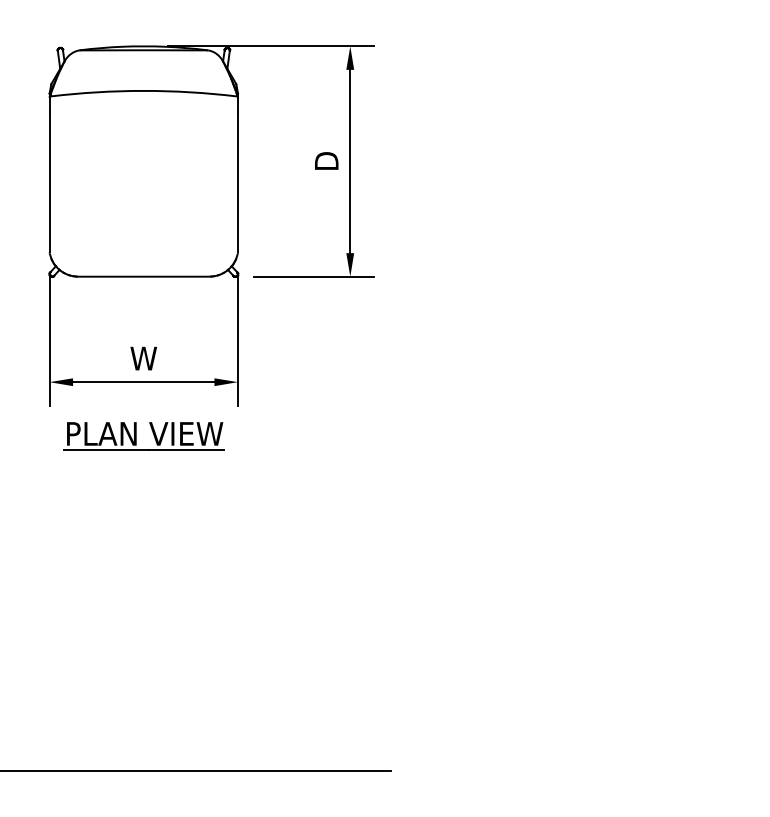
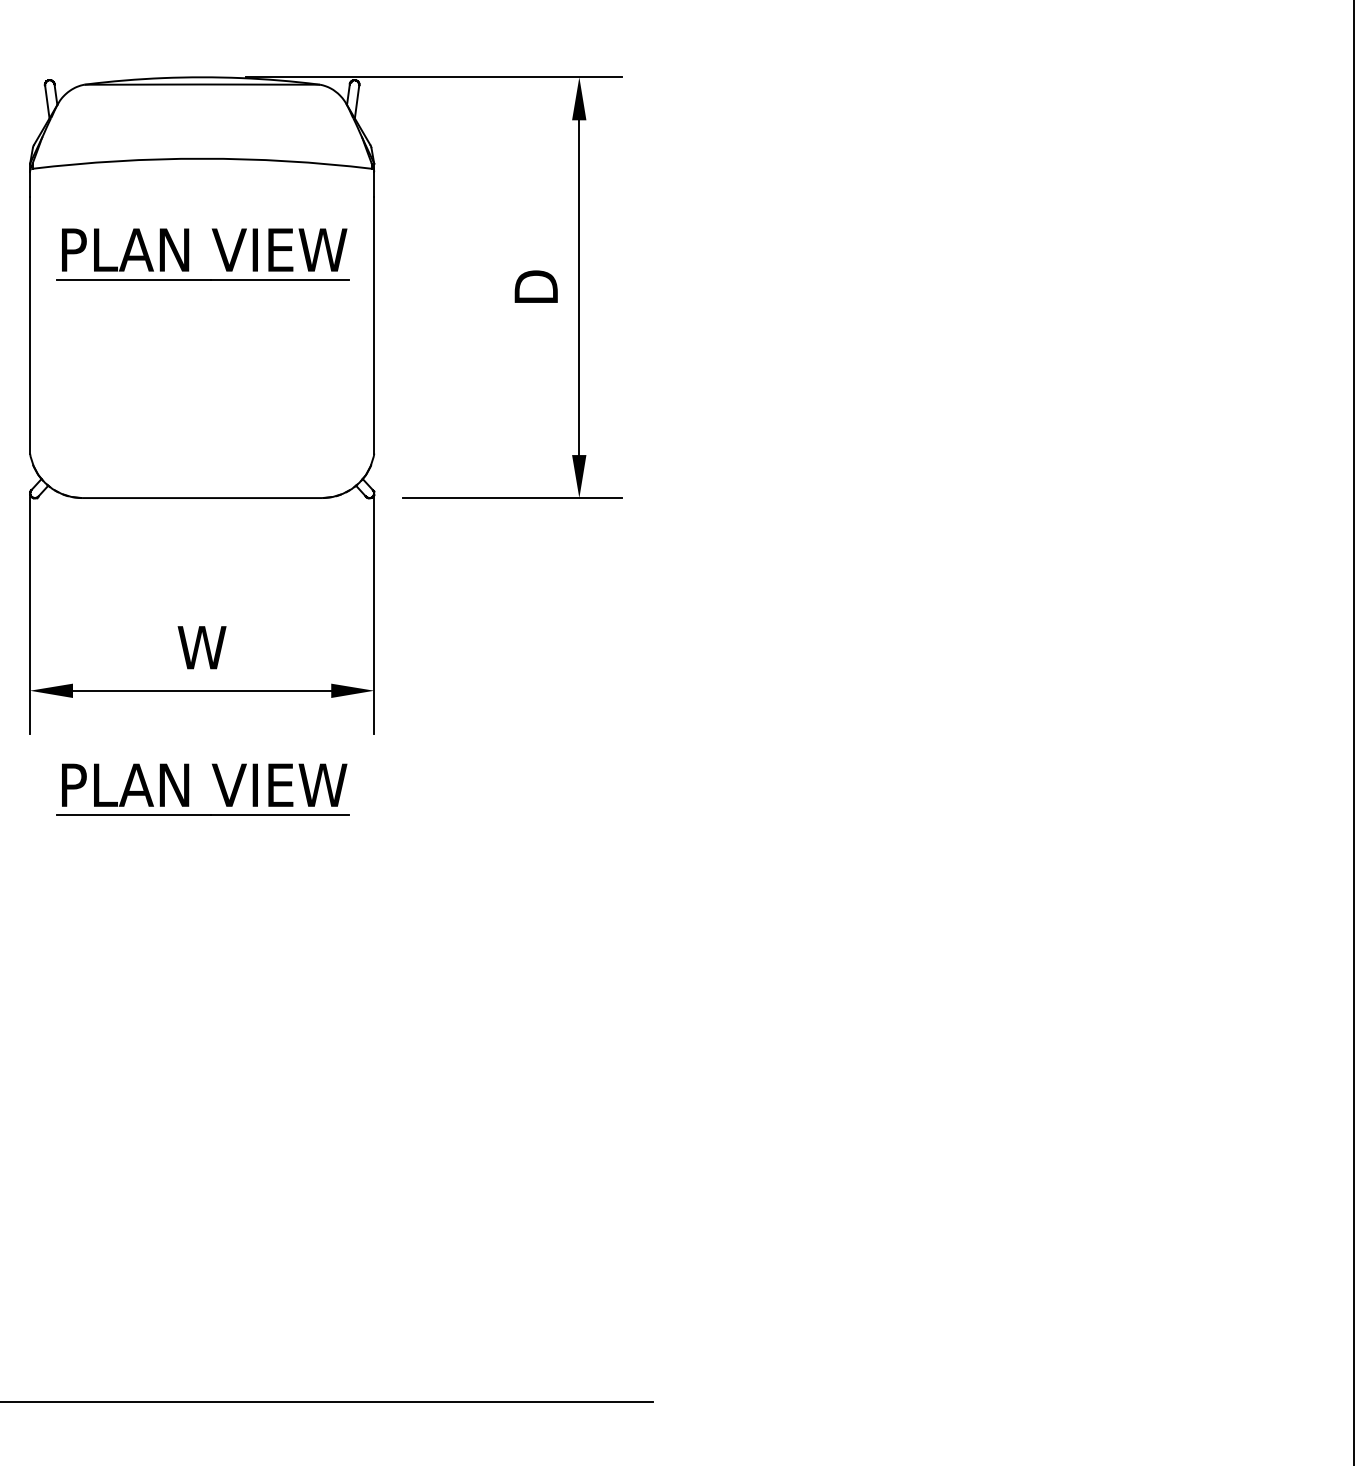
part: (136, 143) -> (188, 254), added

